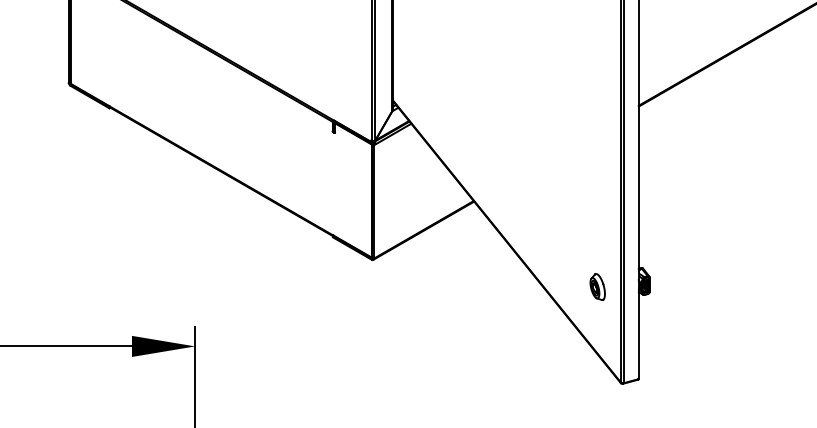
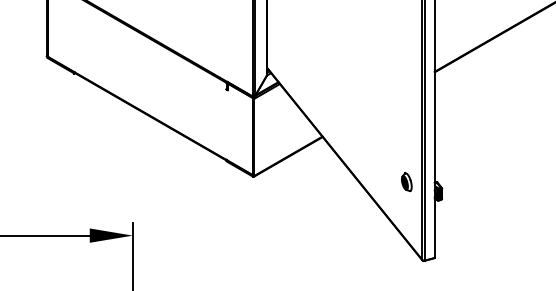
part: (597, 285) -> (406, 181), moved

